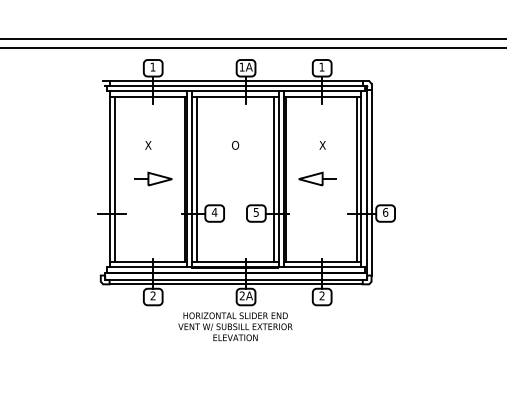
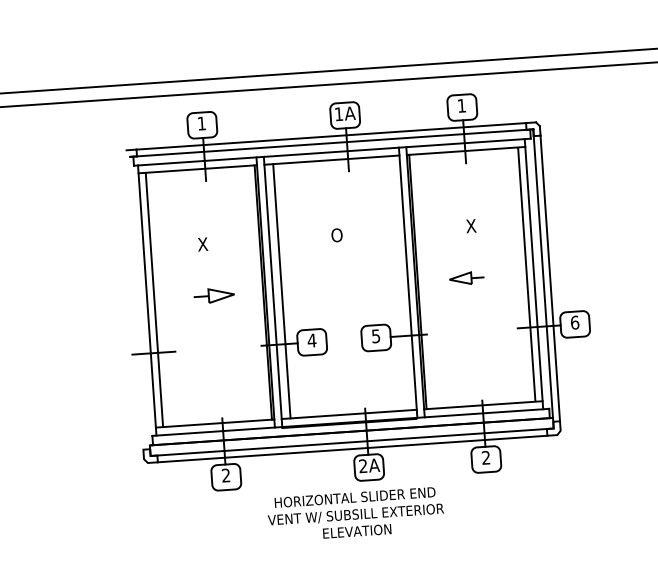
part: (153, 178) -> (214, 294), size x0.7
line: (273, 178) -> (398, 282), removed
part: (317, 178) -> (466, 277), size x0.6

